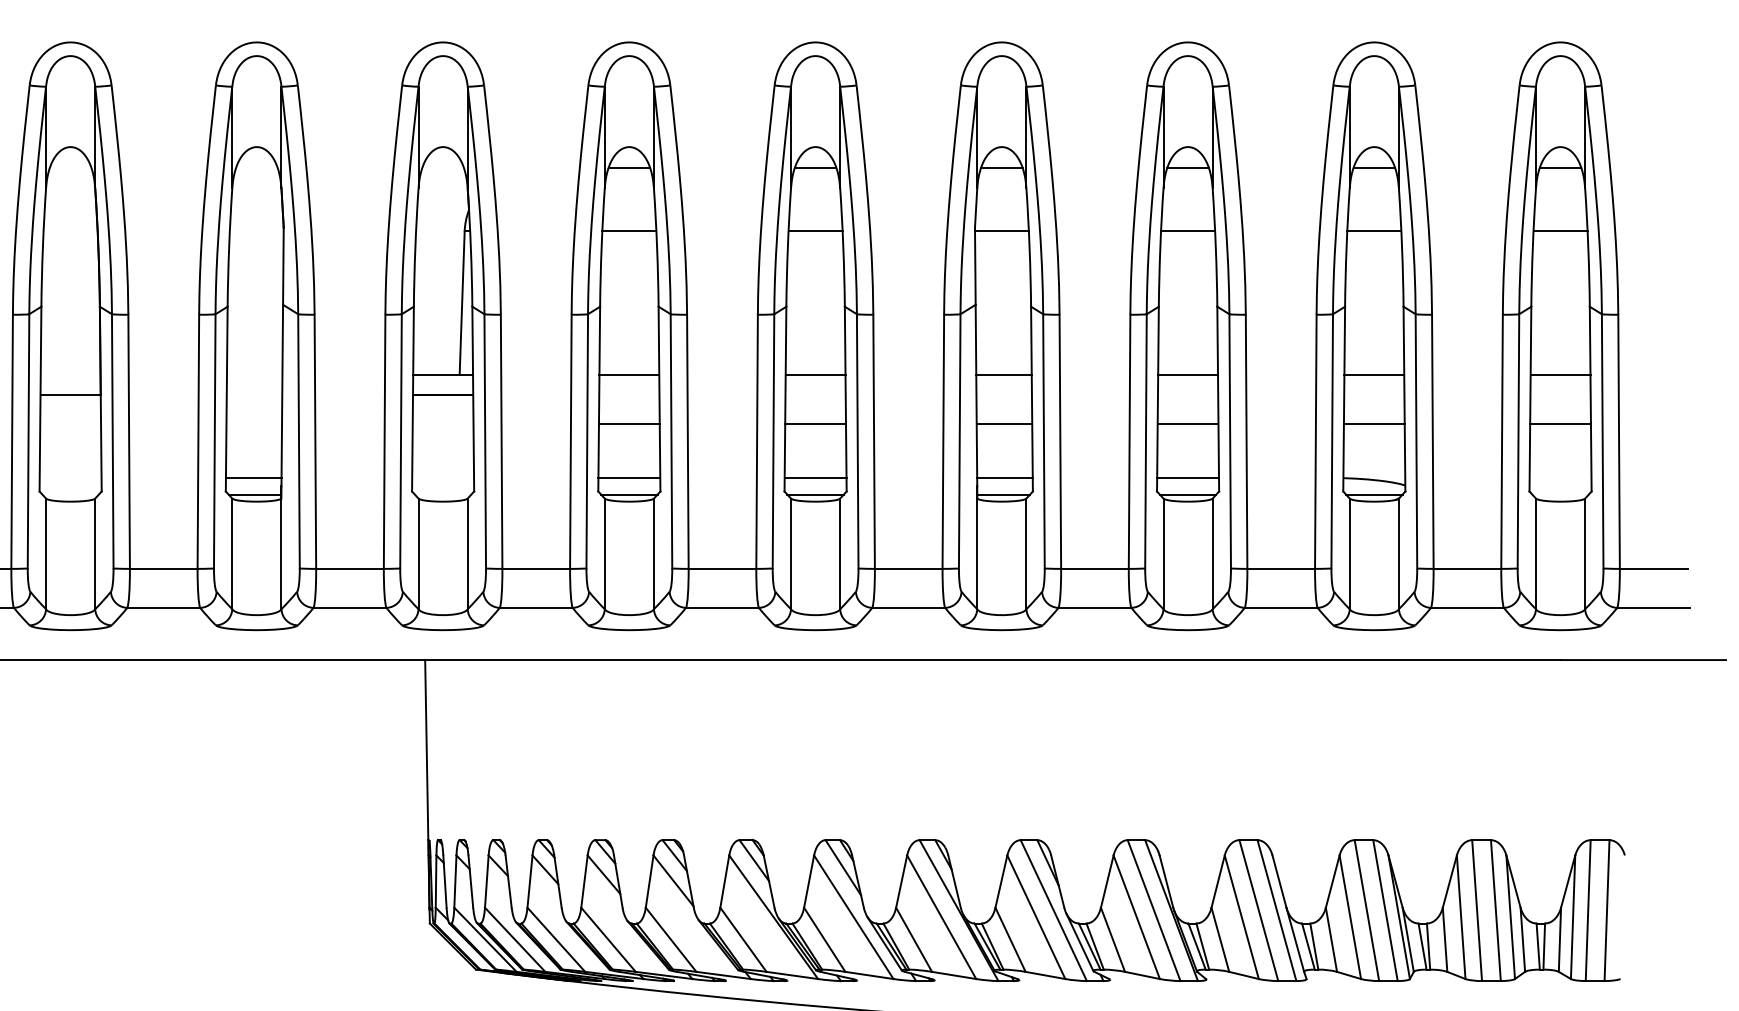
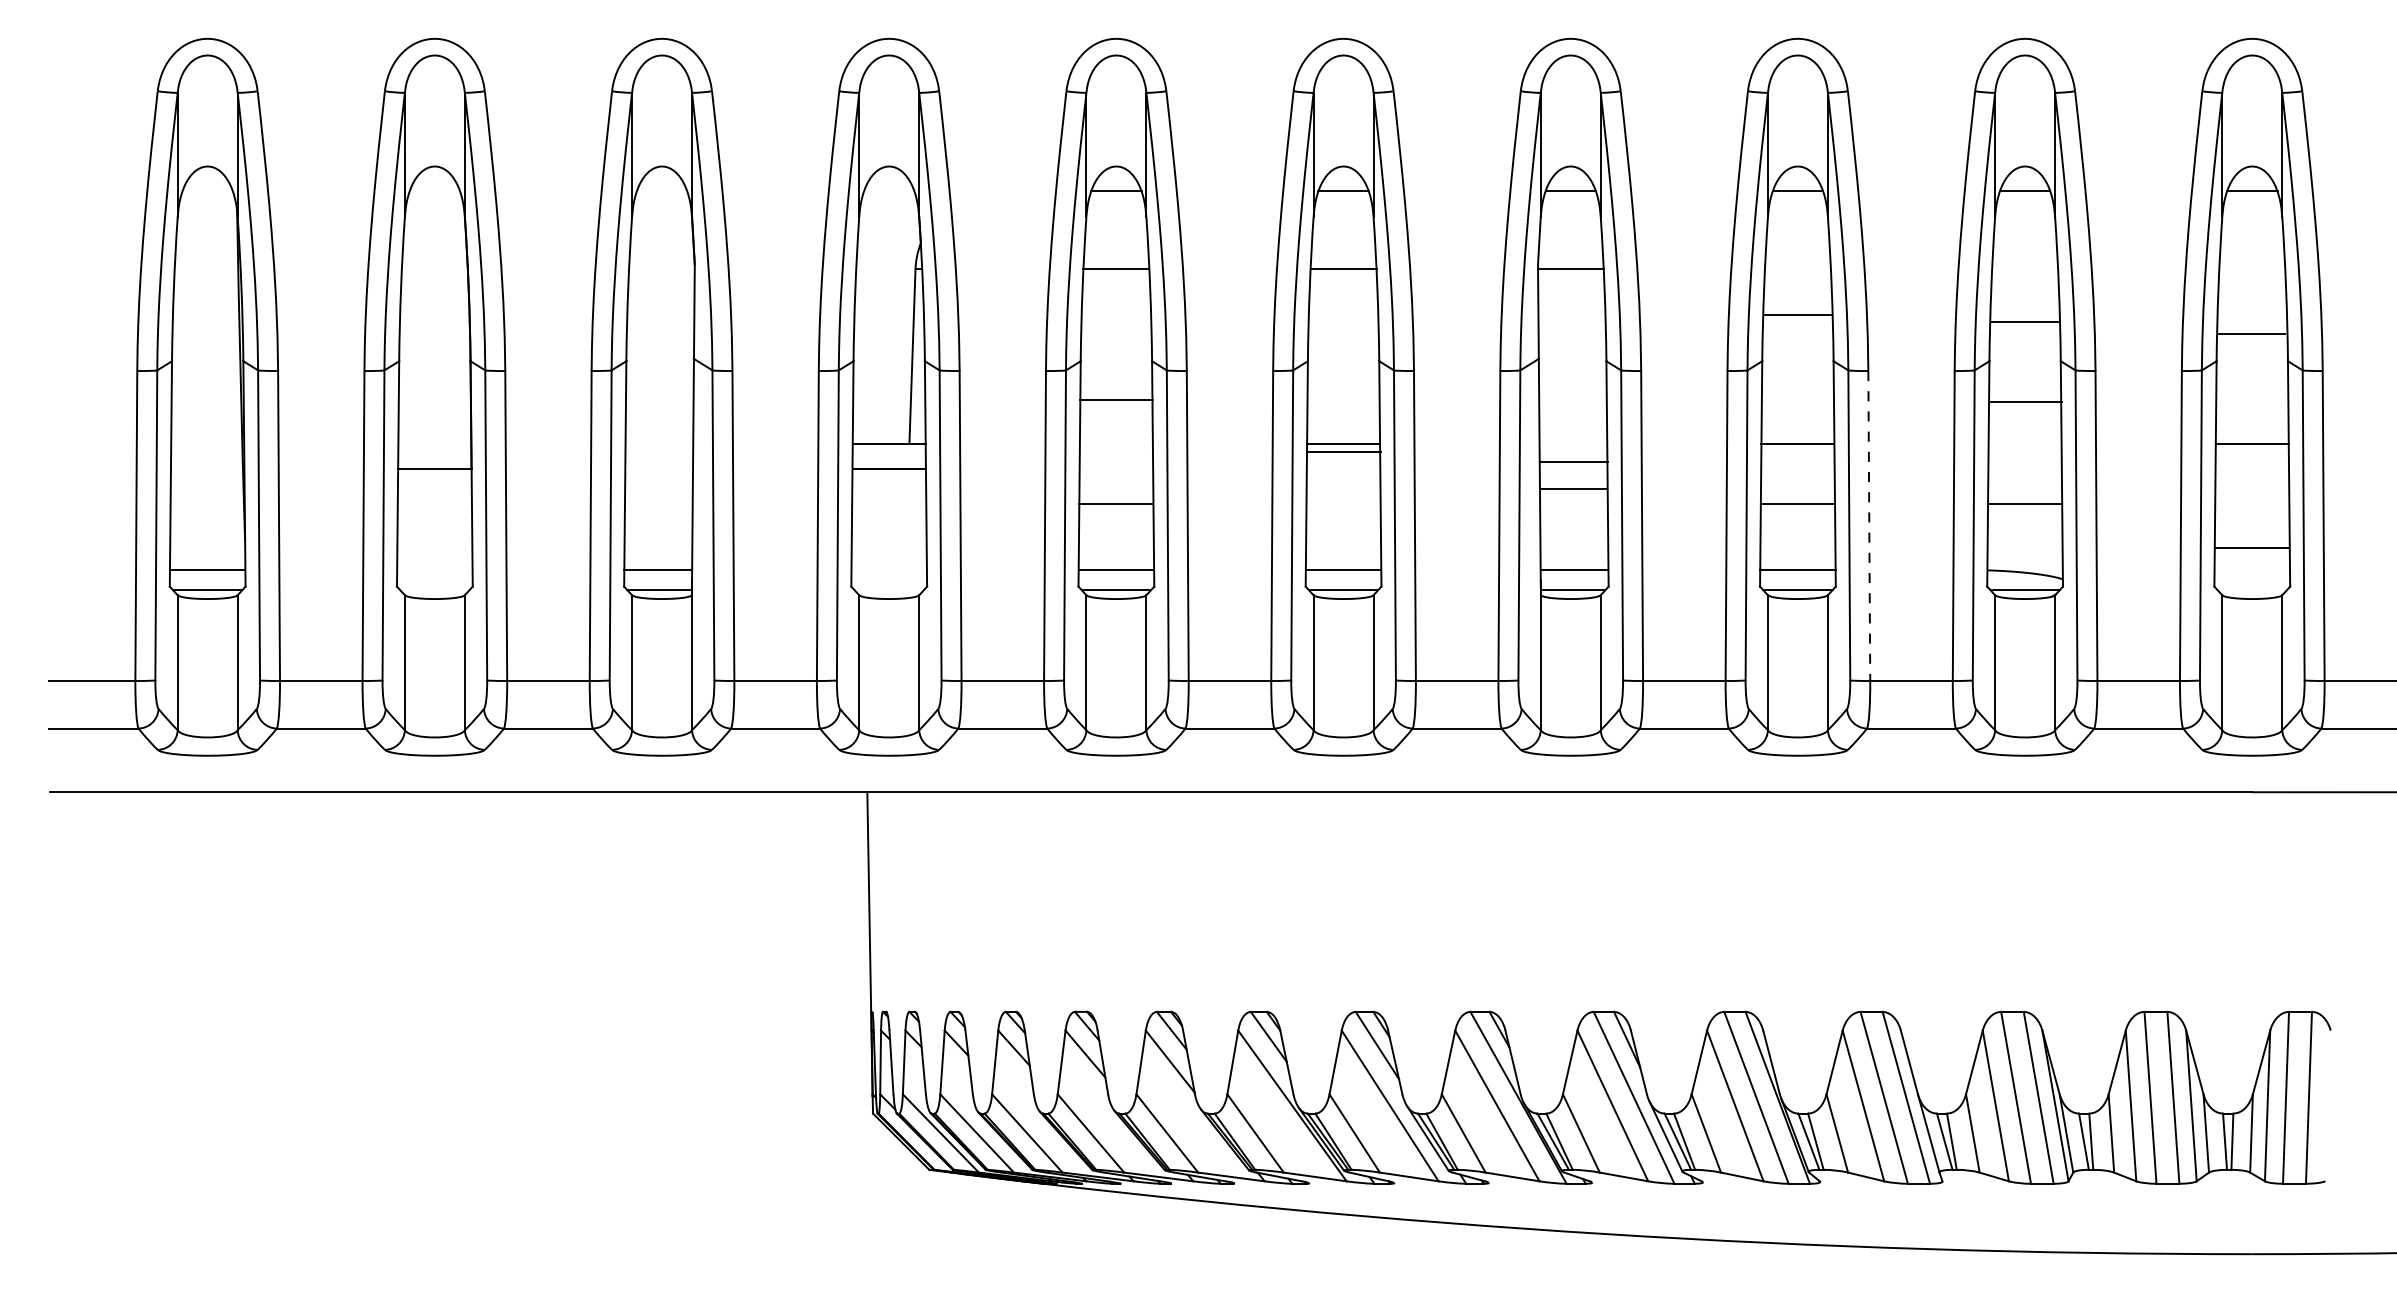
line: (1187, 231) -> (1797, 315), moved
line: (1374, 231) -> (2025, 322), moved
line: (1560, 231) -> (2252, 334), moved
line: (628, 374) -> (1115, 399), moved
line: (1004, 374) -> (1573, 488), moved
line: (1373, 374) -> (2024, 401), moved
line: (815, 423) -> (1343, 451), moved
line: (1004, 423) -> (1573, 461), moved
line: (1560, 423) -> (2252, 547), moved
line: (1246, 442) -> (1869, 526), solid -> dashed

